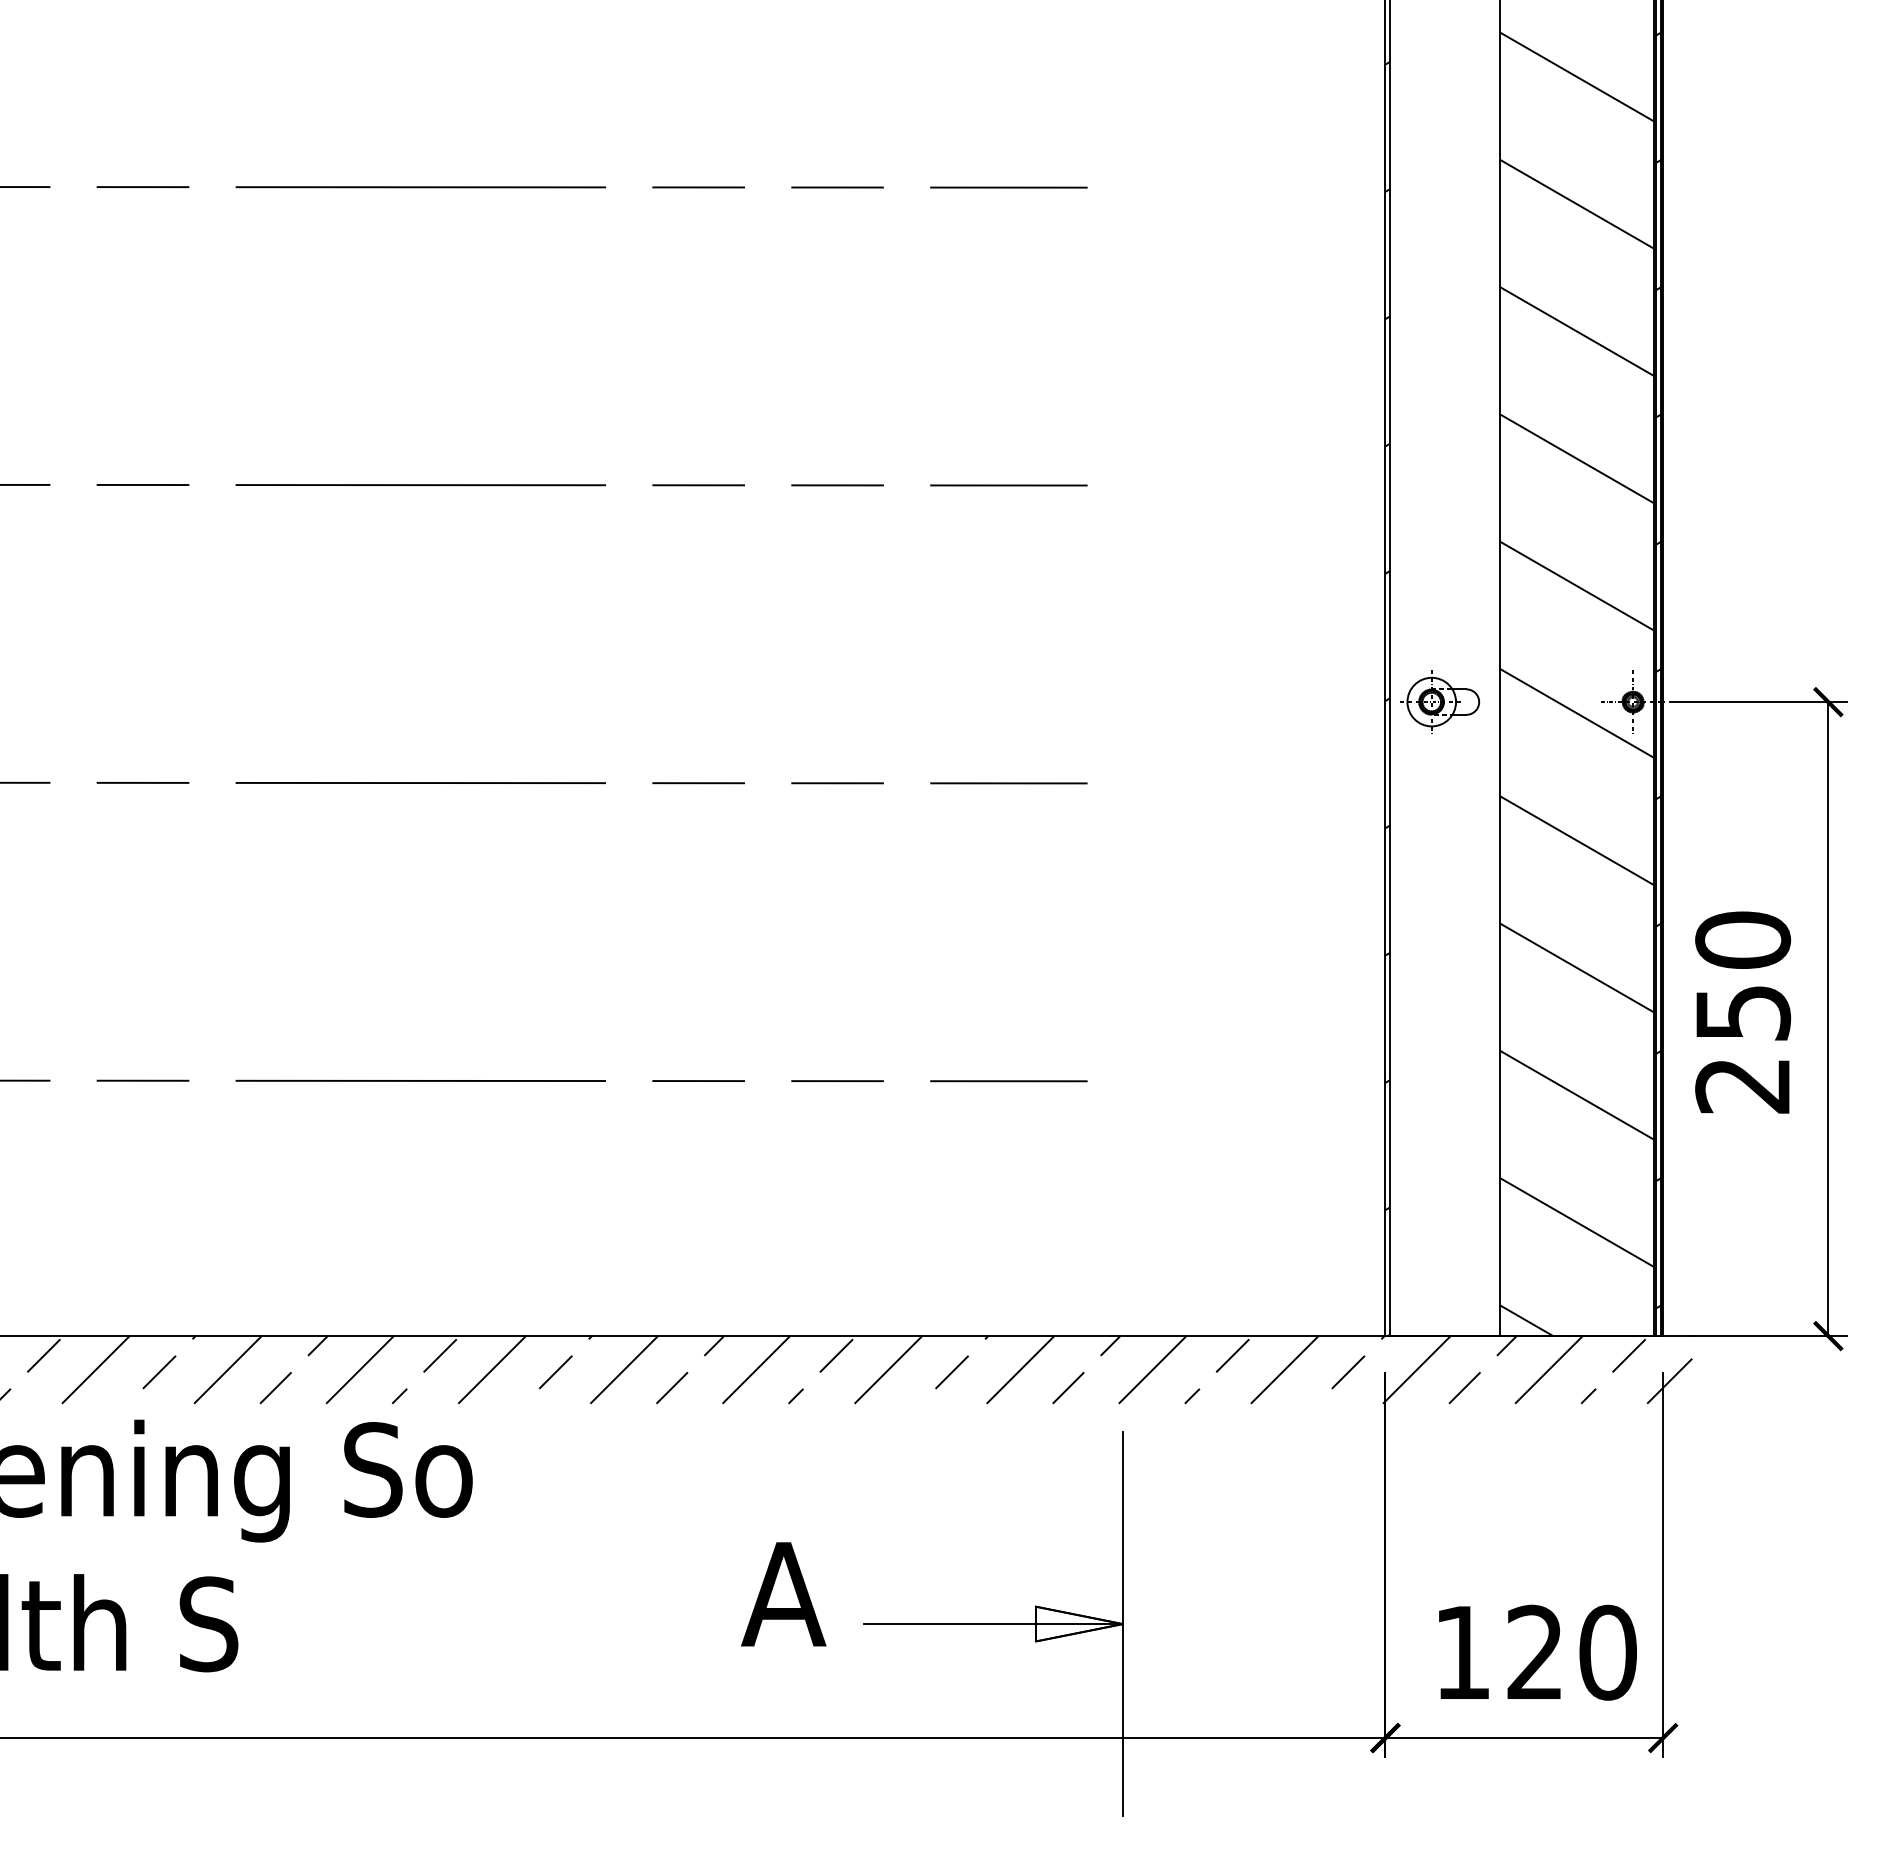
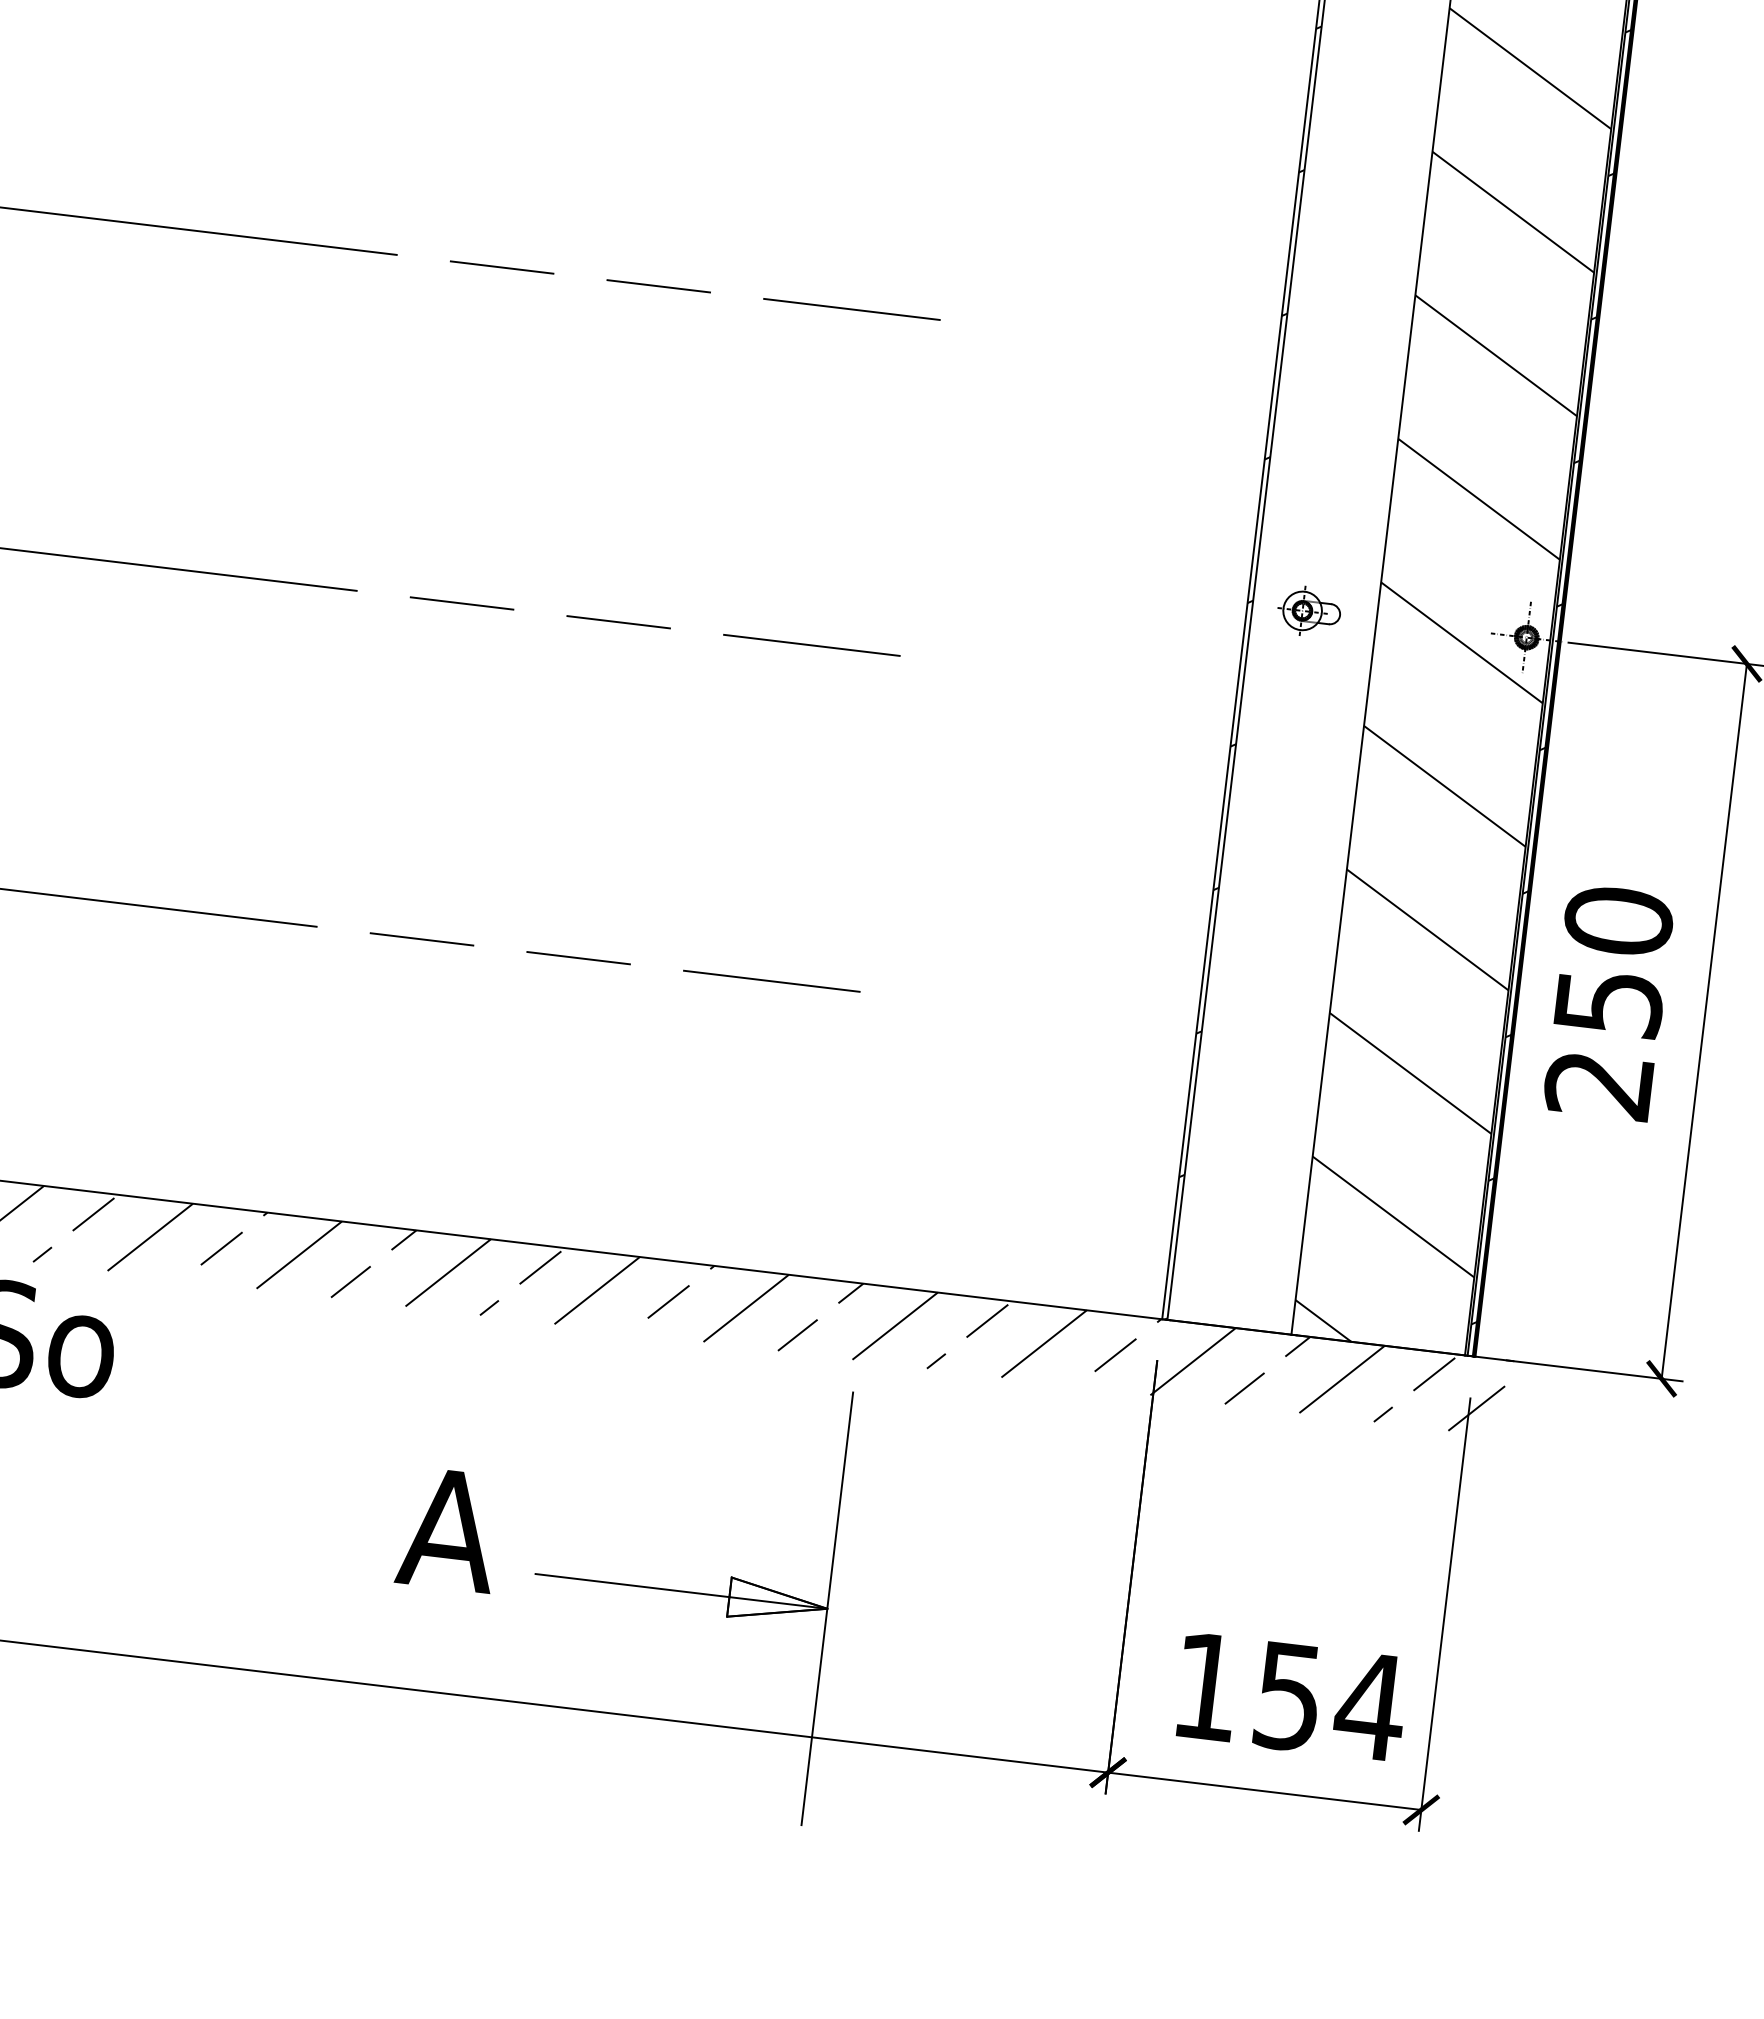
part: (1440, 701) -> (1309, 611), size x0.7
text: (1572, 1652) -> (1330, 1701), 120 -> 154

